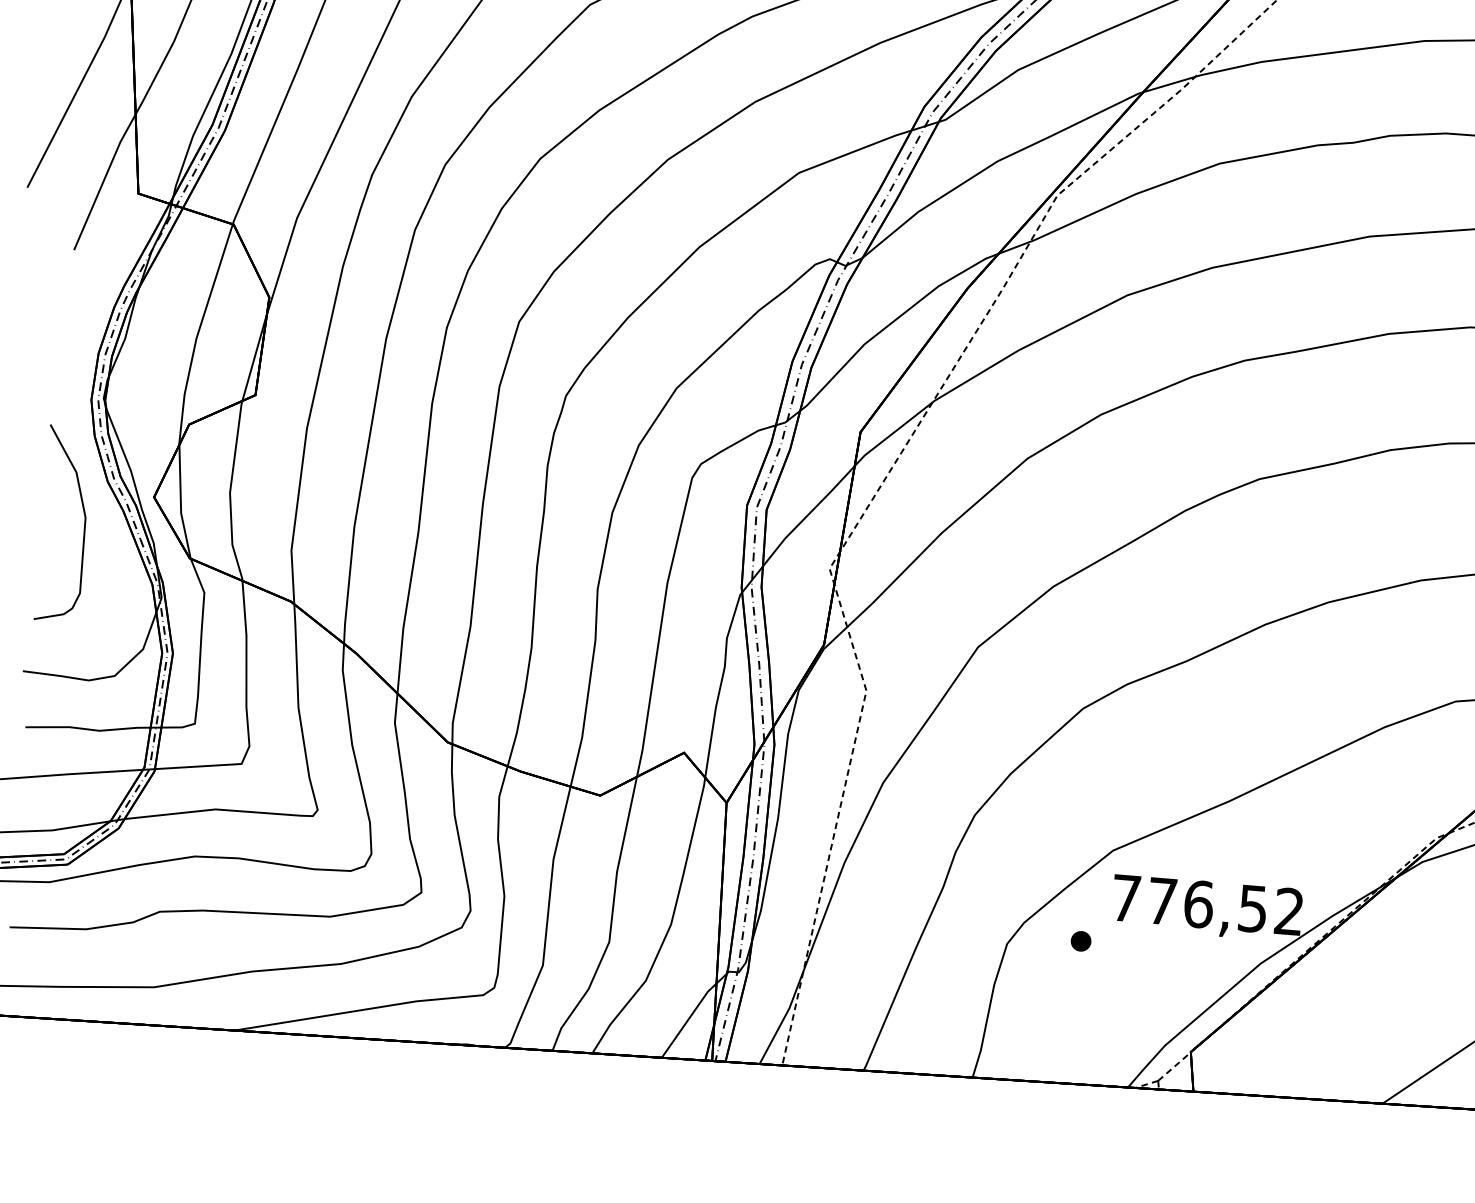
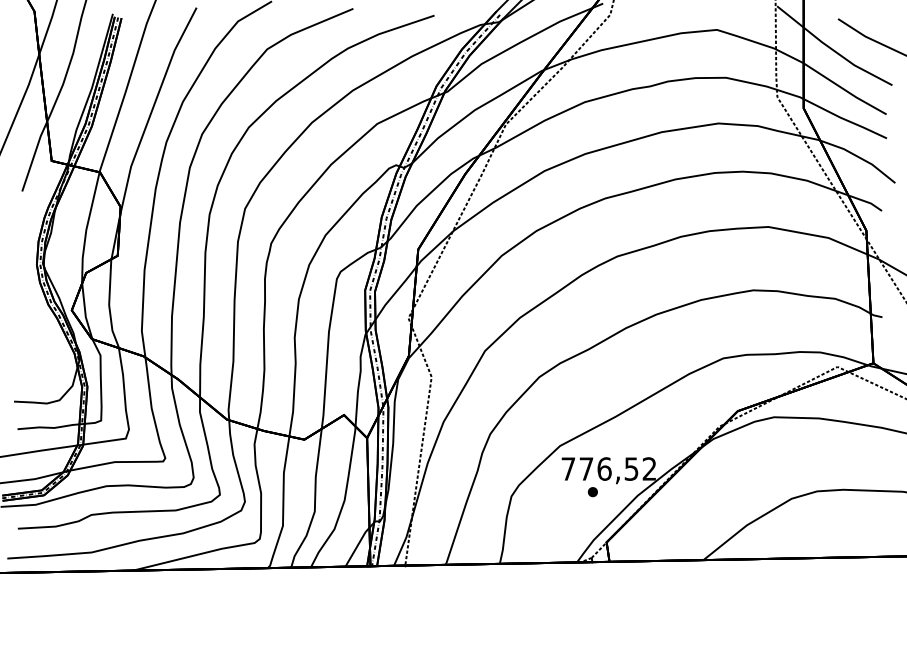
curve: (82, 526) -> (37, 327), removed
part: (1080, 942) -> (592, 492), moved

